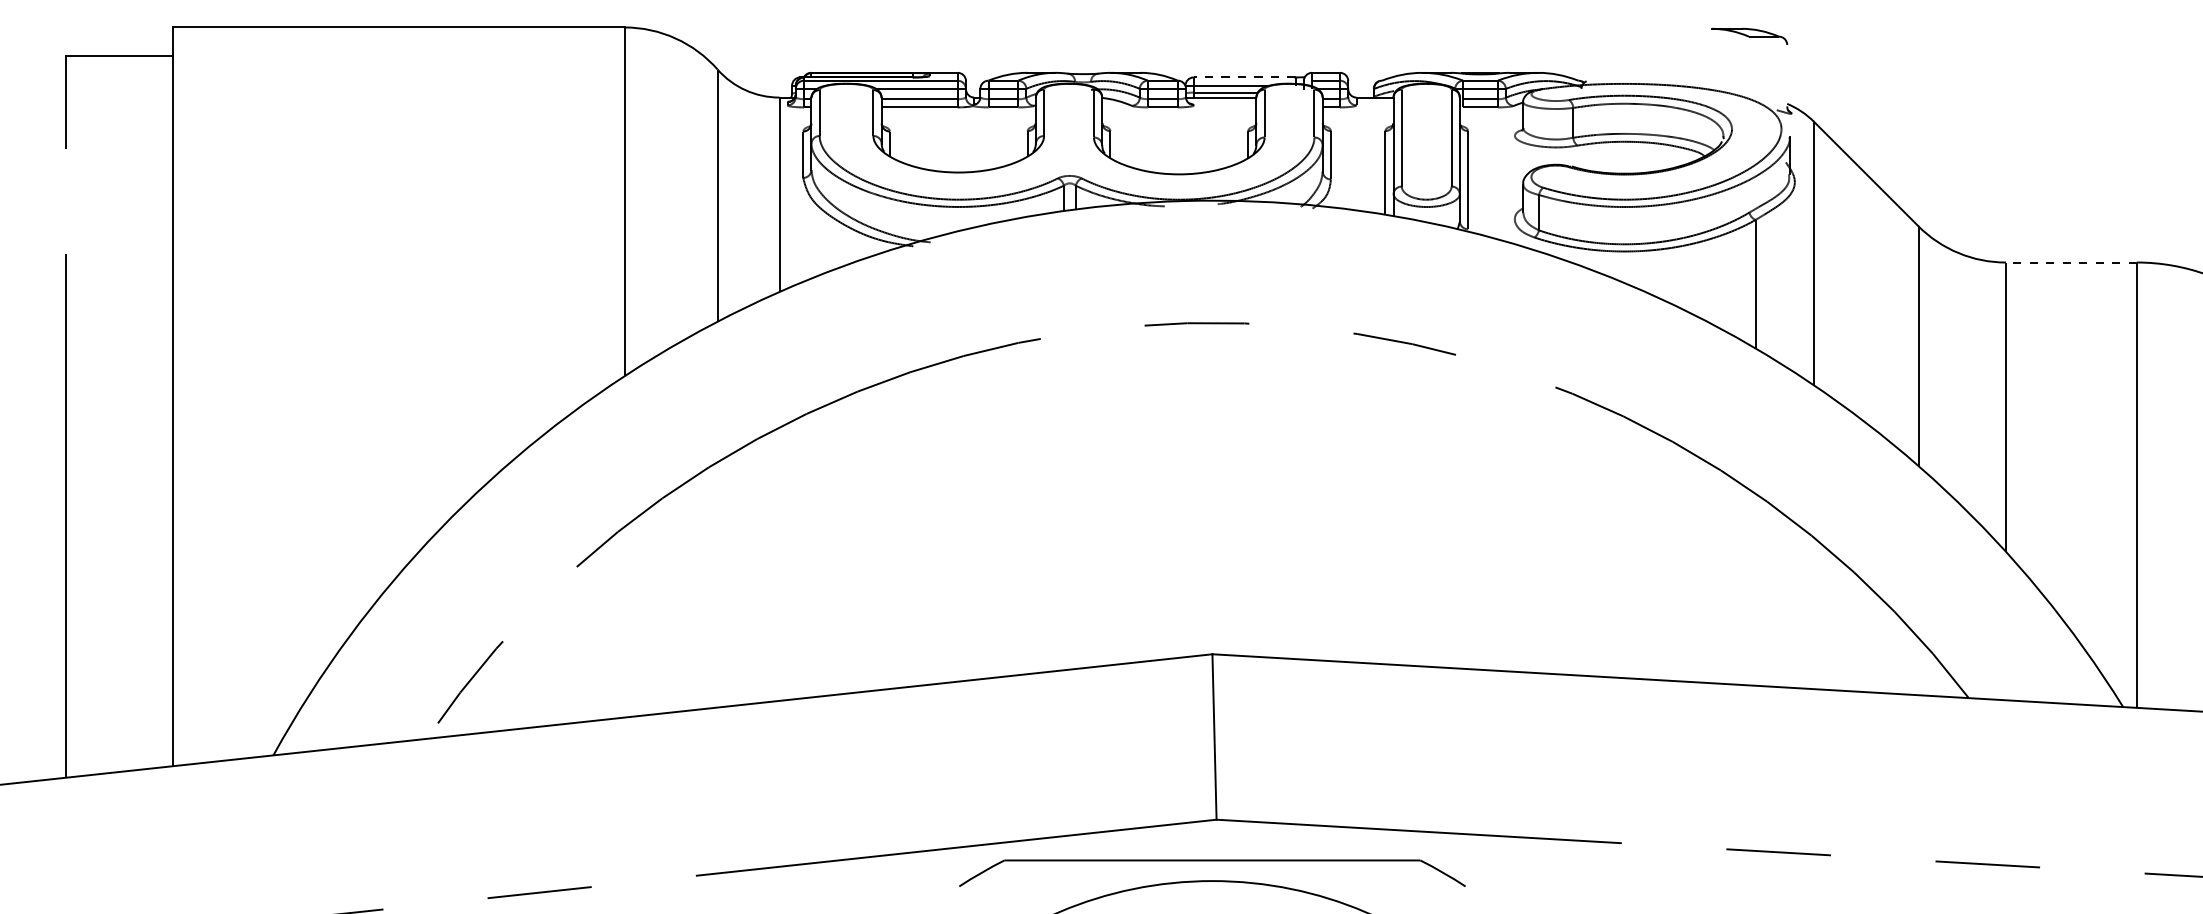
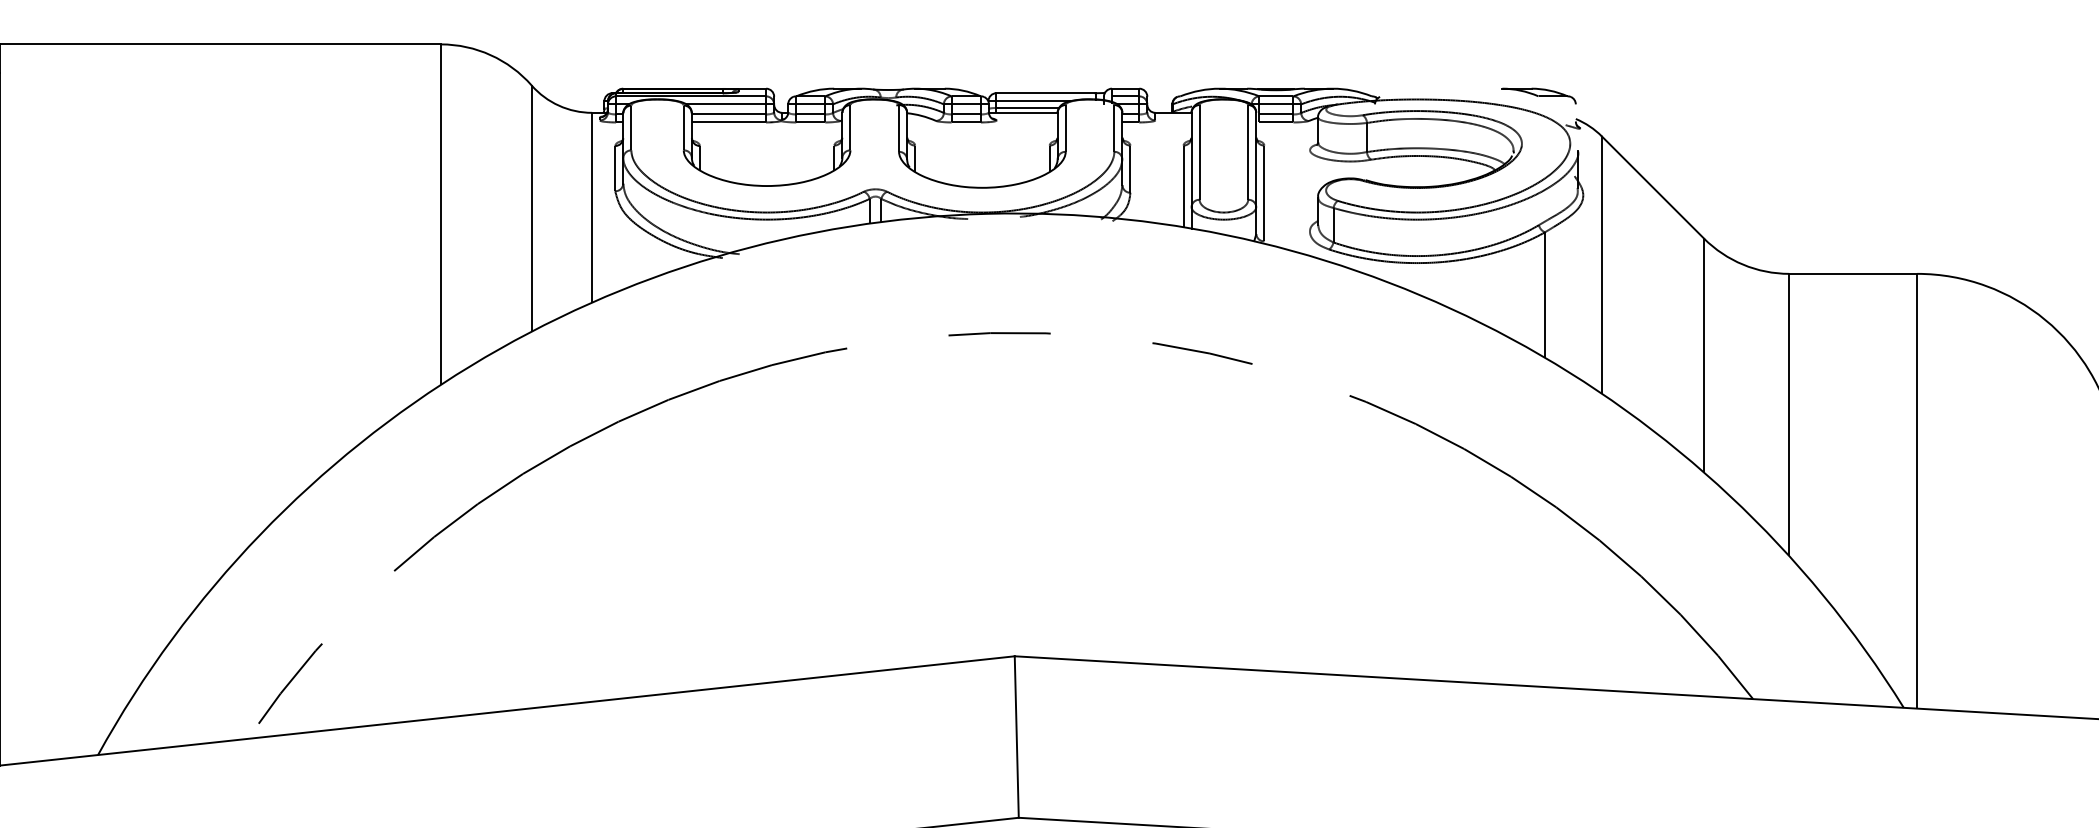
part: (1749, 36) -> (1539, 96), moved
line: (1244, 77) -> (1046, 93), dashed -> solid
line: (2070, 262) -> (1852, 273), dashed -> solid

